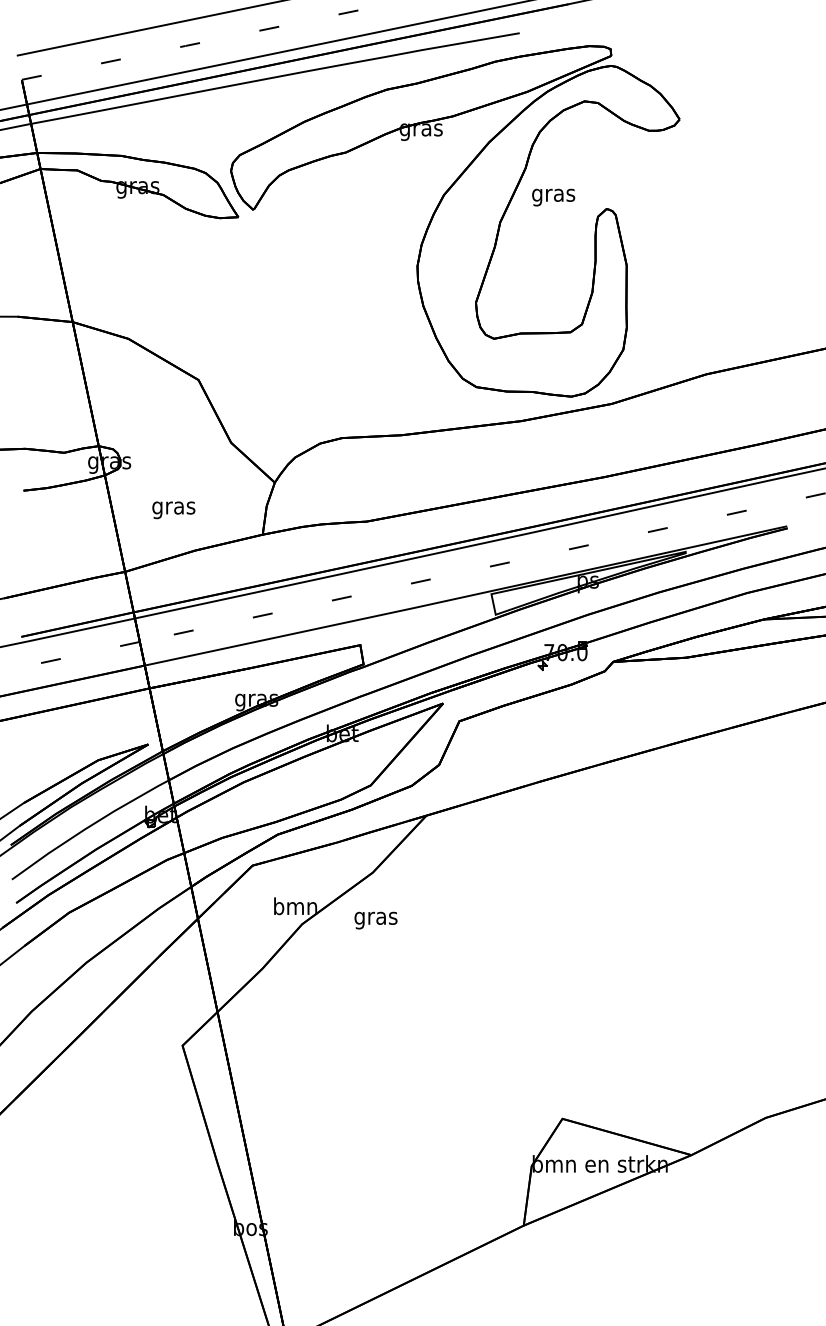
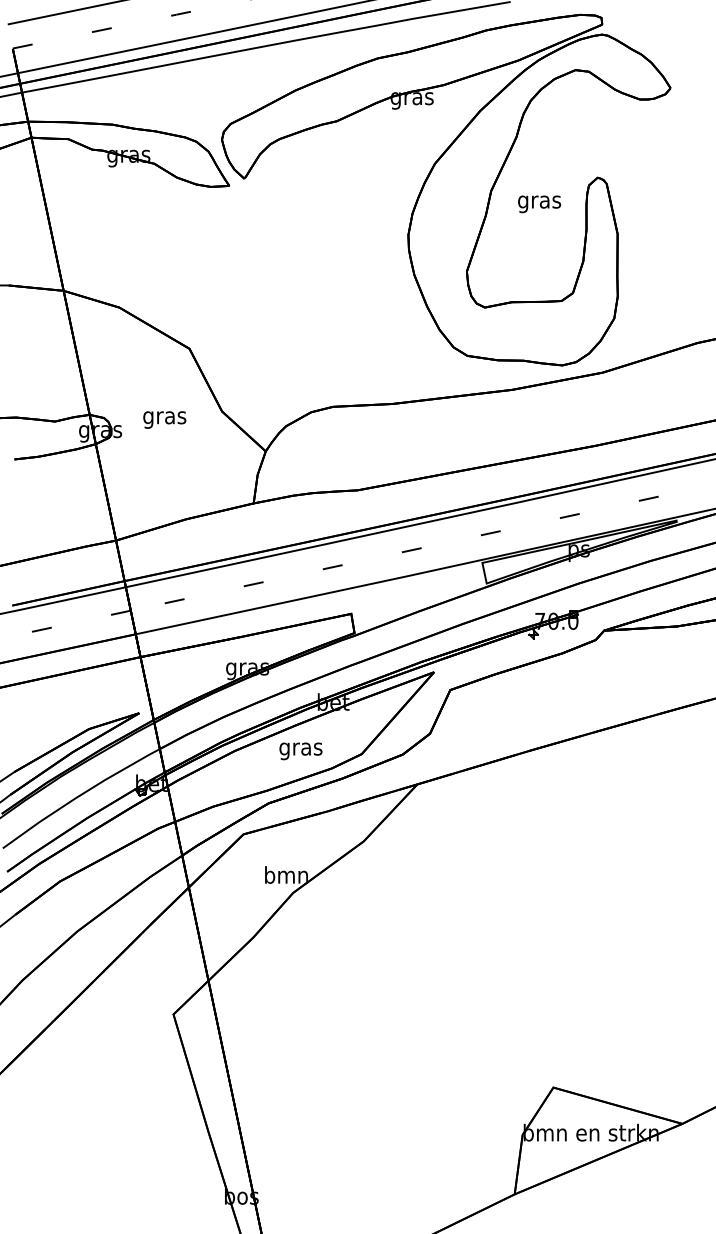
text: (553, 197) -> (539, 204), moved
text: (173, 510) -> (164, 420), moved
text: (375, 920) -> (300, 751), moved

